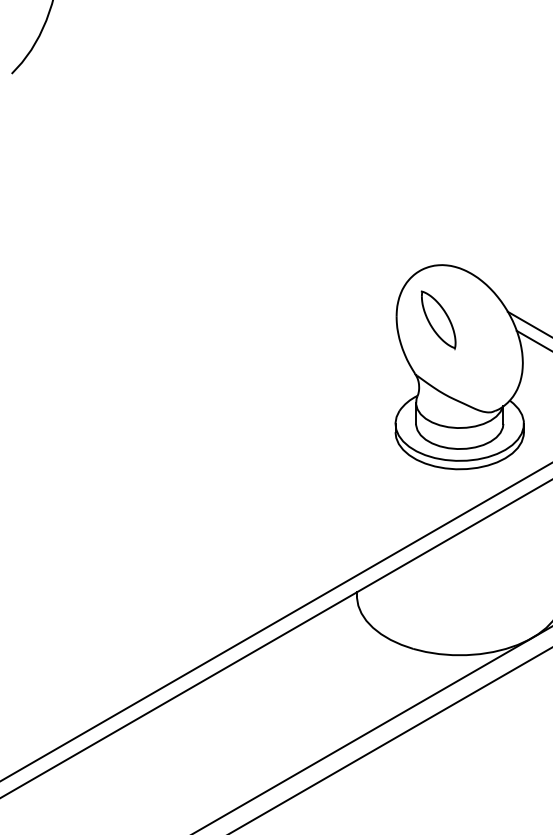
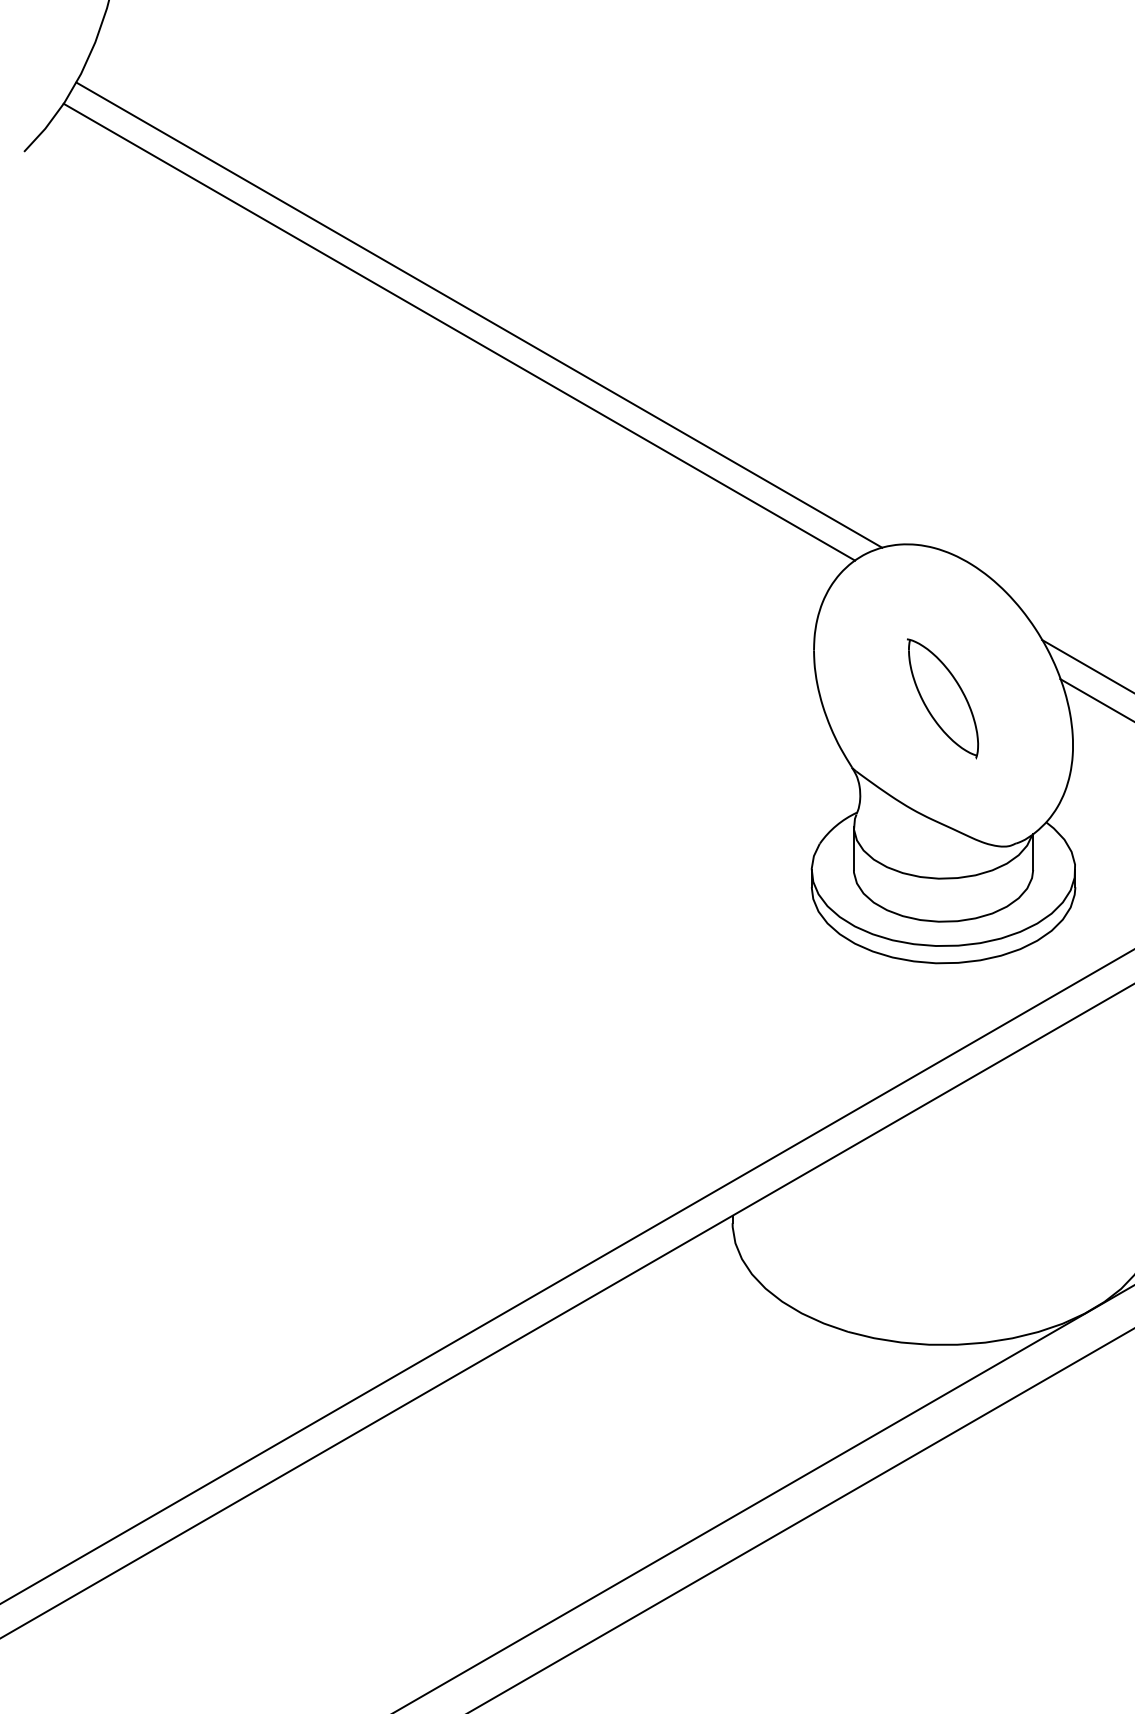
line: (233, 153) -> (479, 315), added
line: (223, 161) -> (458, 331), added
part: (438, 320) -> (943, 698), moved

